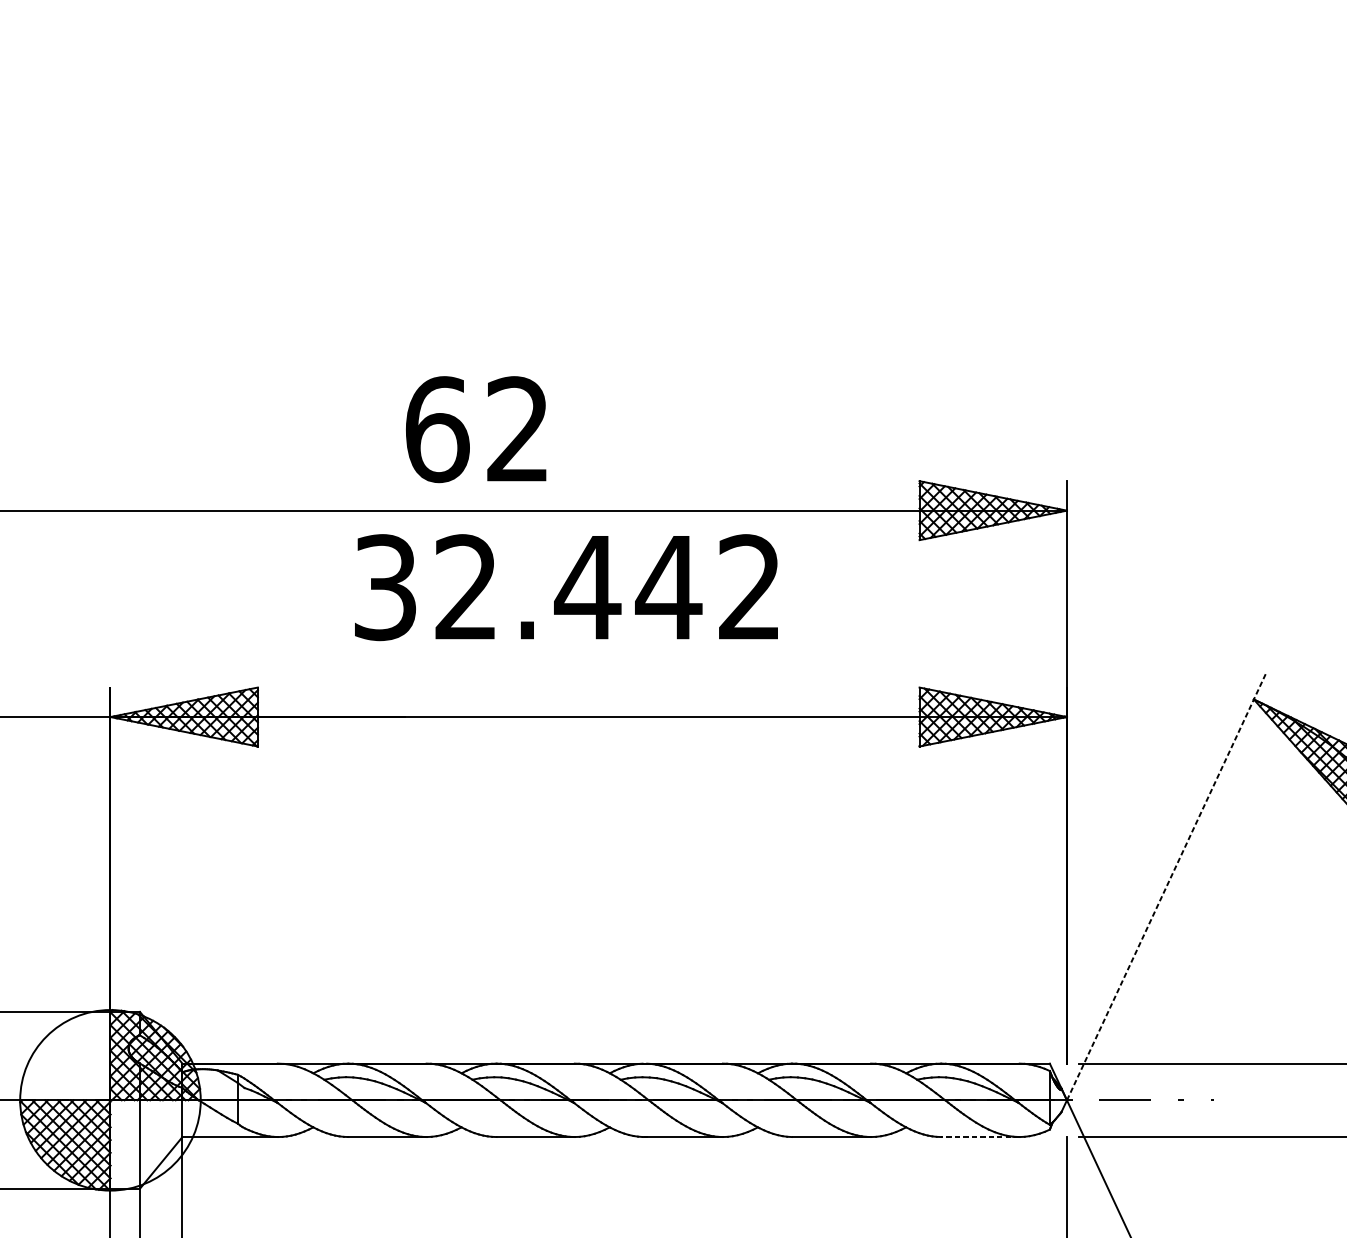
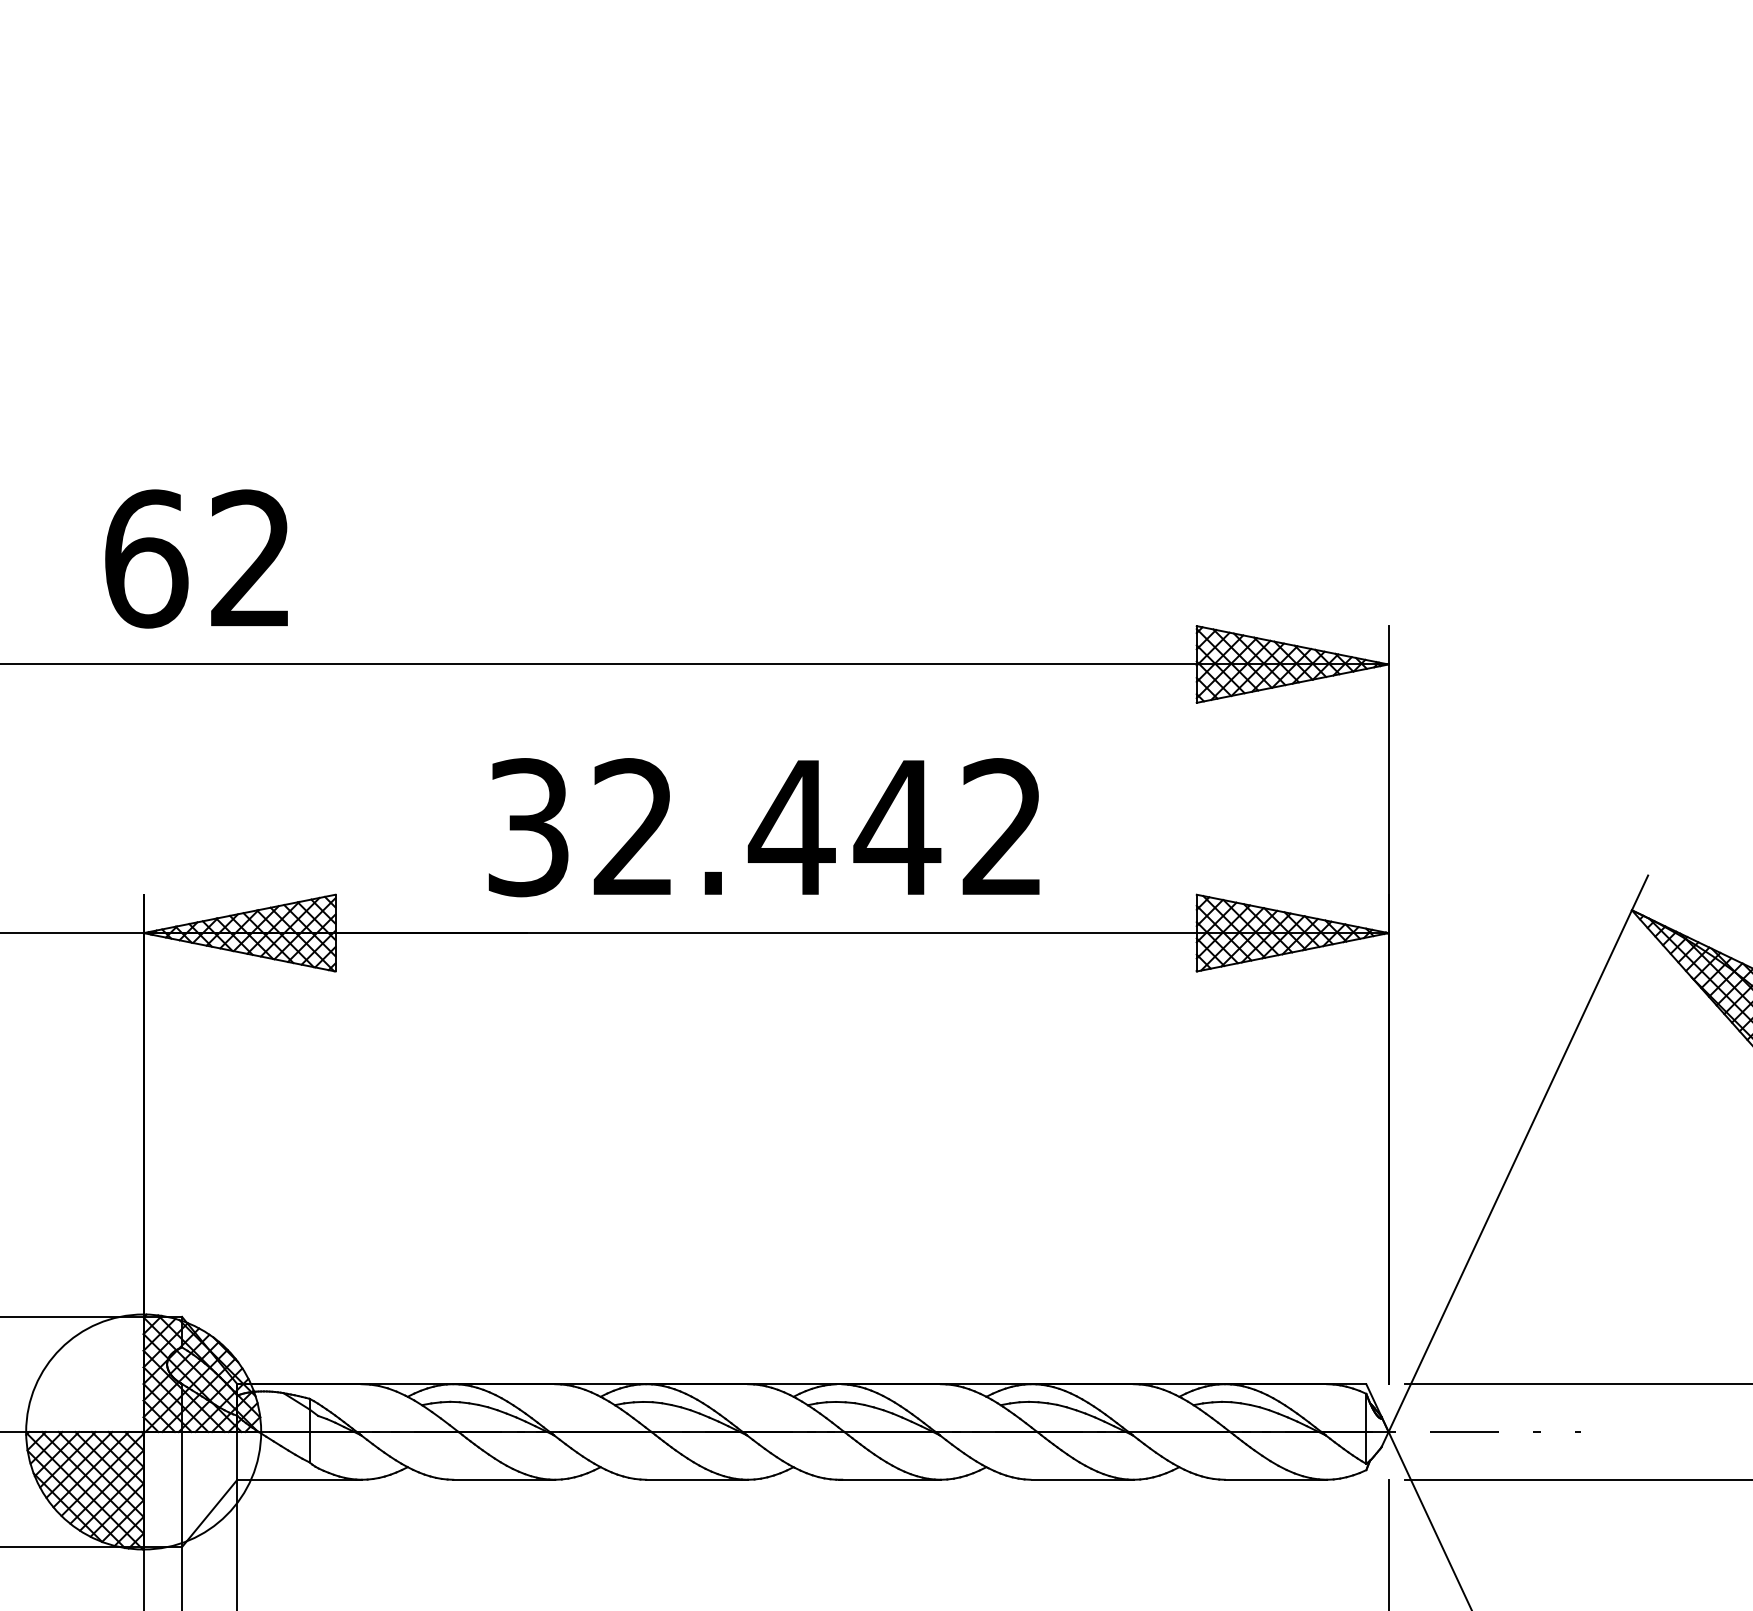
text: (476, 429) -> (196, 558), moved
text: (565, 587) -> (763, 827), moved
line: (1166, 886) -> (1518, 1153), dashed -> solid
line: (980, 1136) -> (1275, 1479), dashed -> solid

